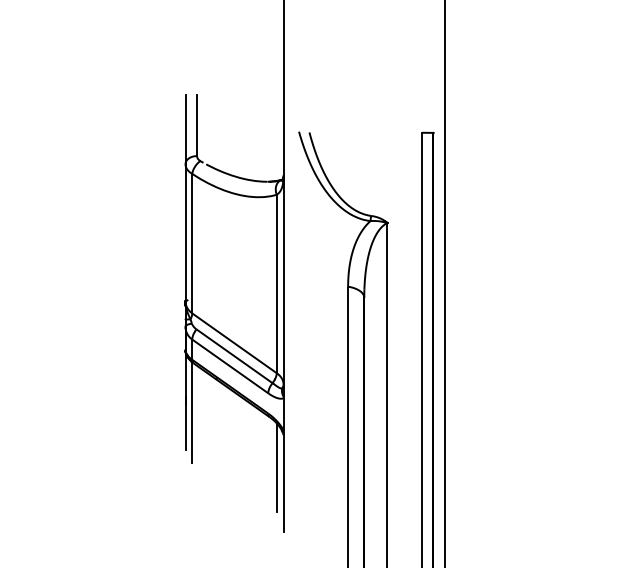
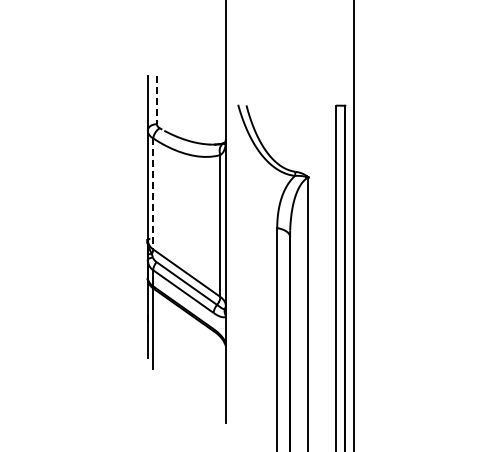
line: (197, 126) -> (157, 100), solid -> dashed
line: (192, 243) -> (153, 193), solid -> dashed
line: (276, 466) -> (220, 371), removed

